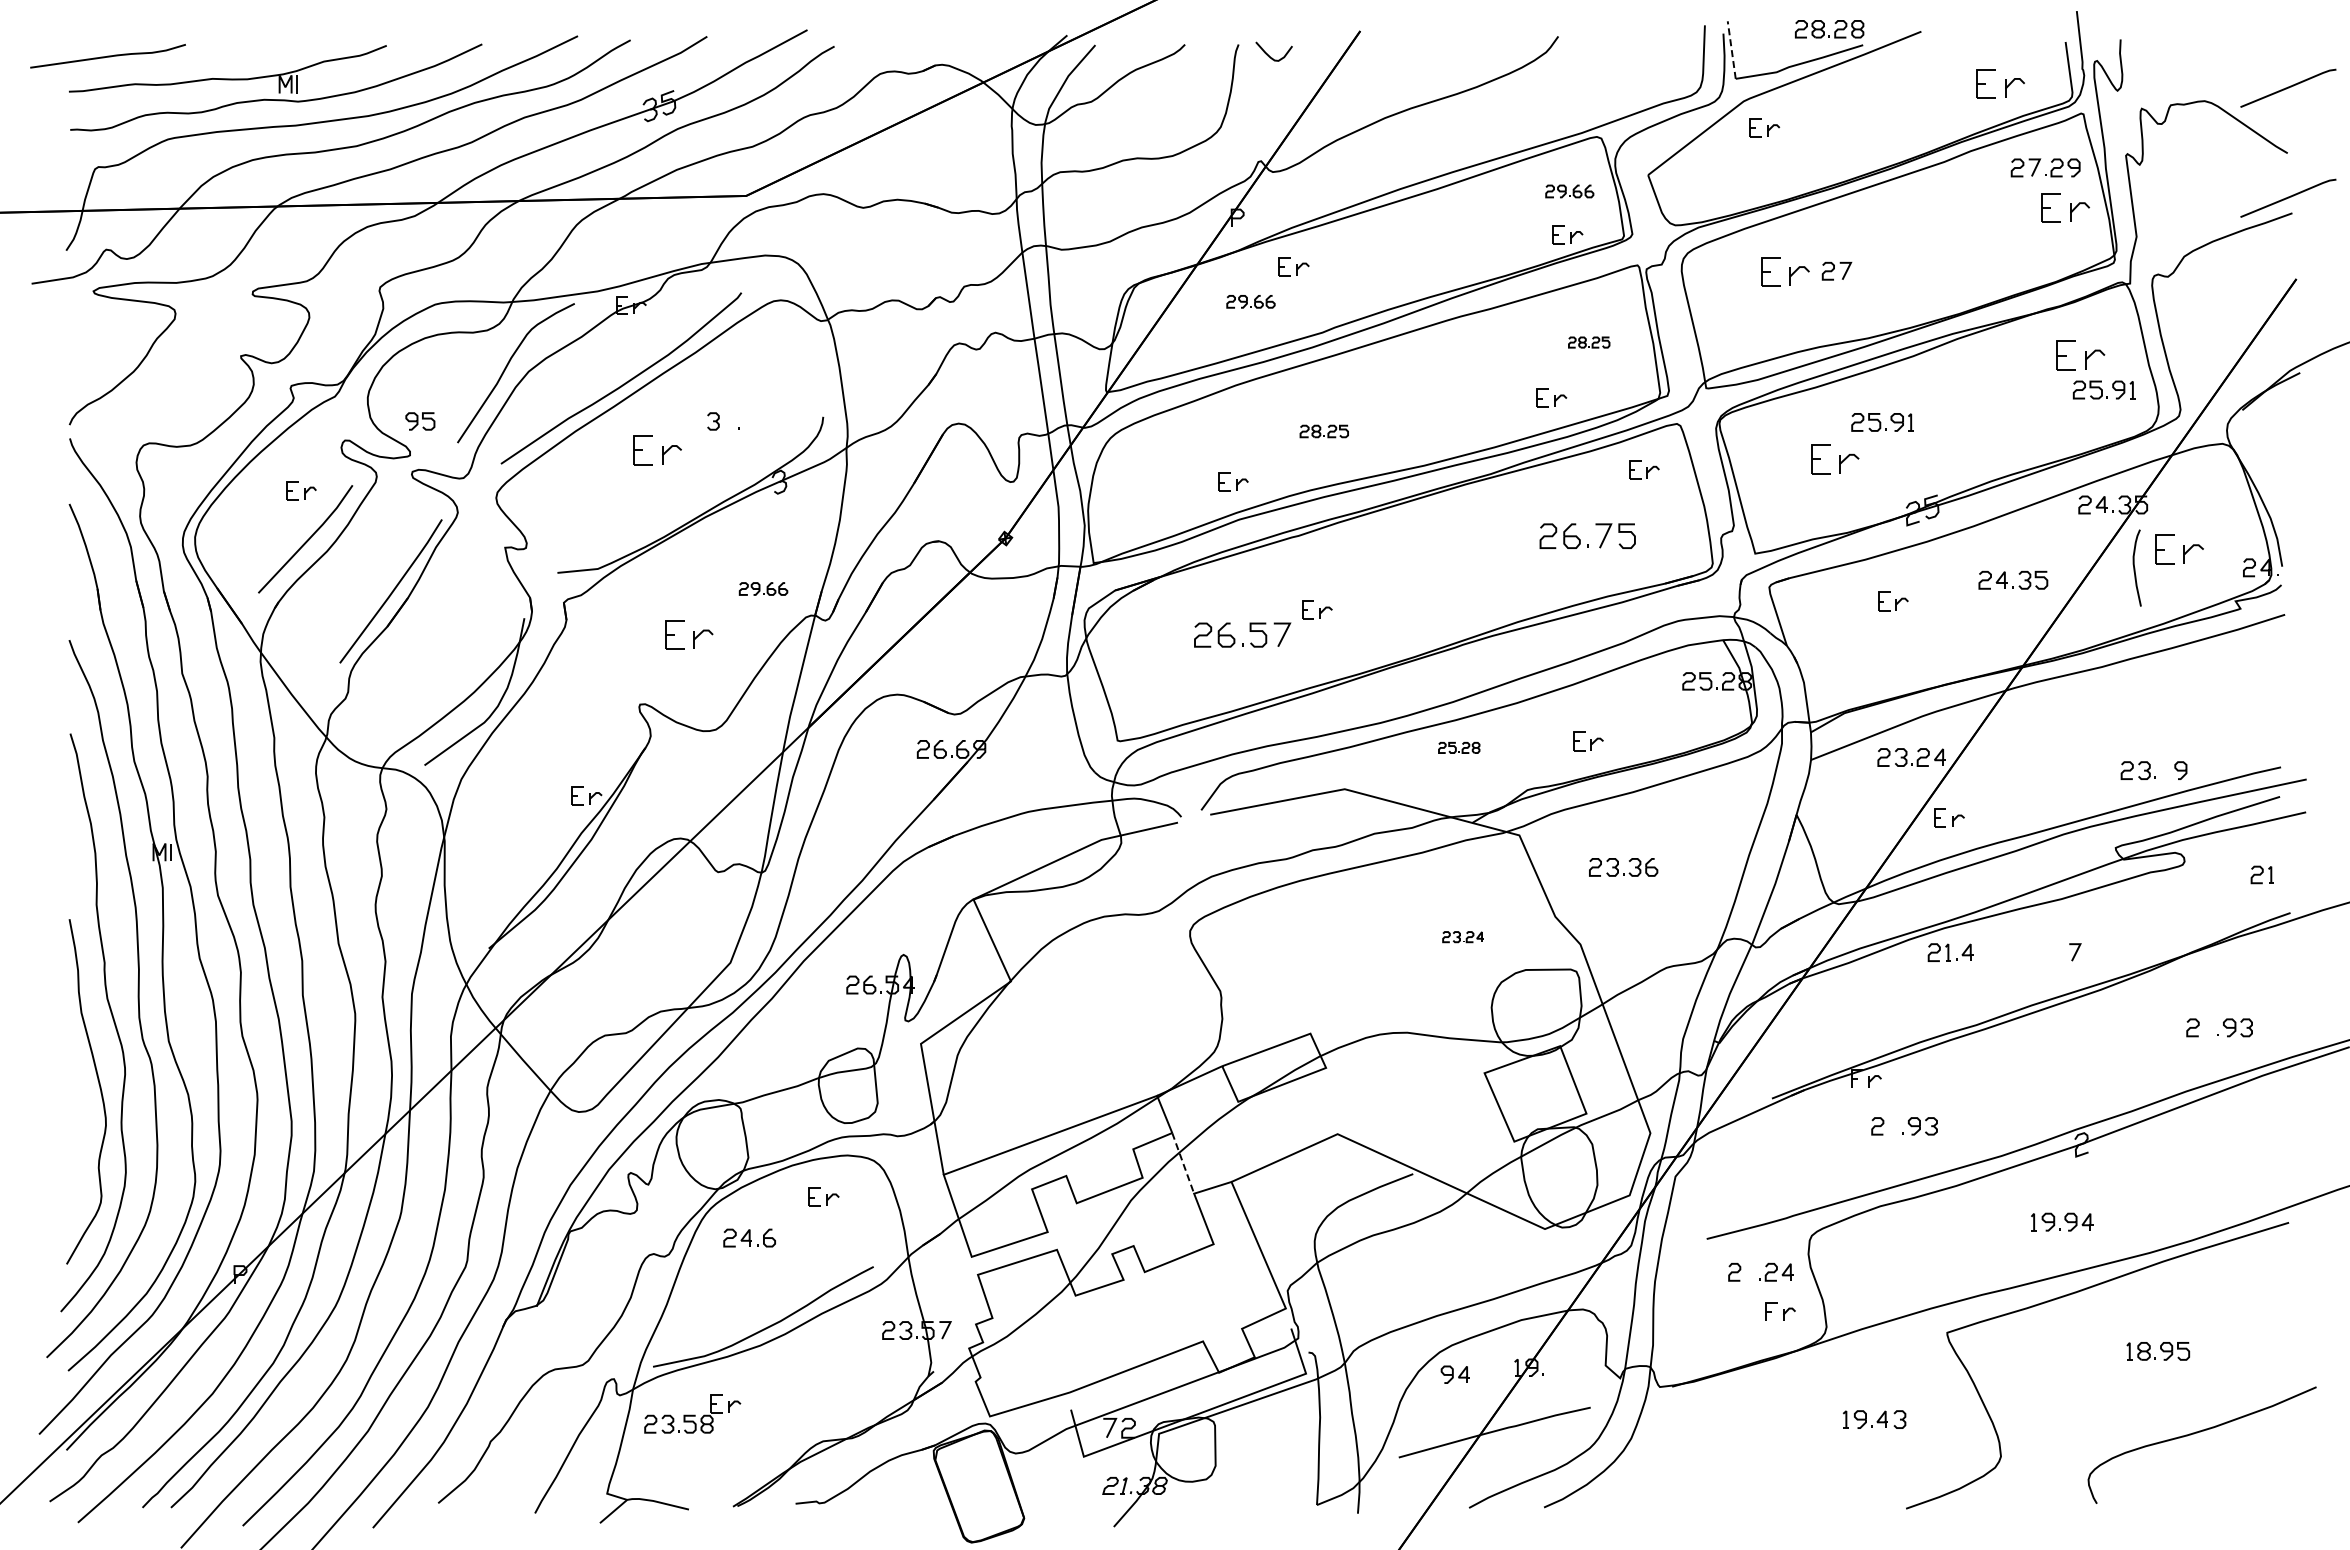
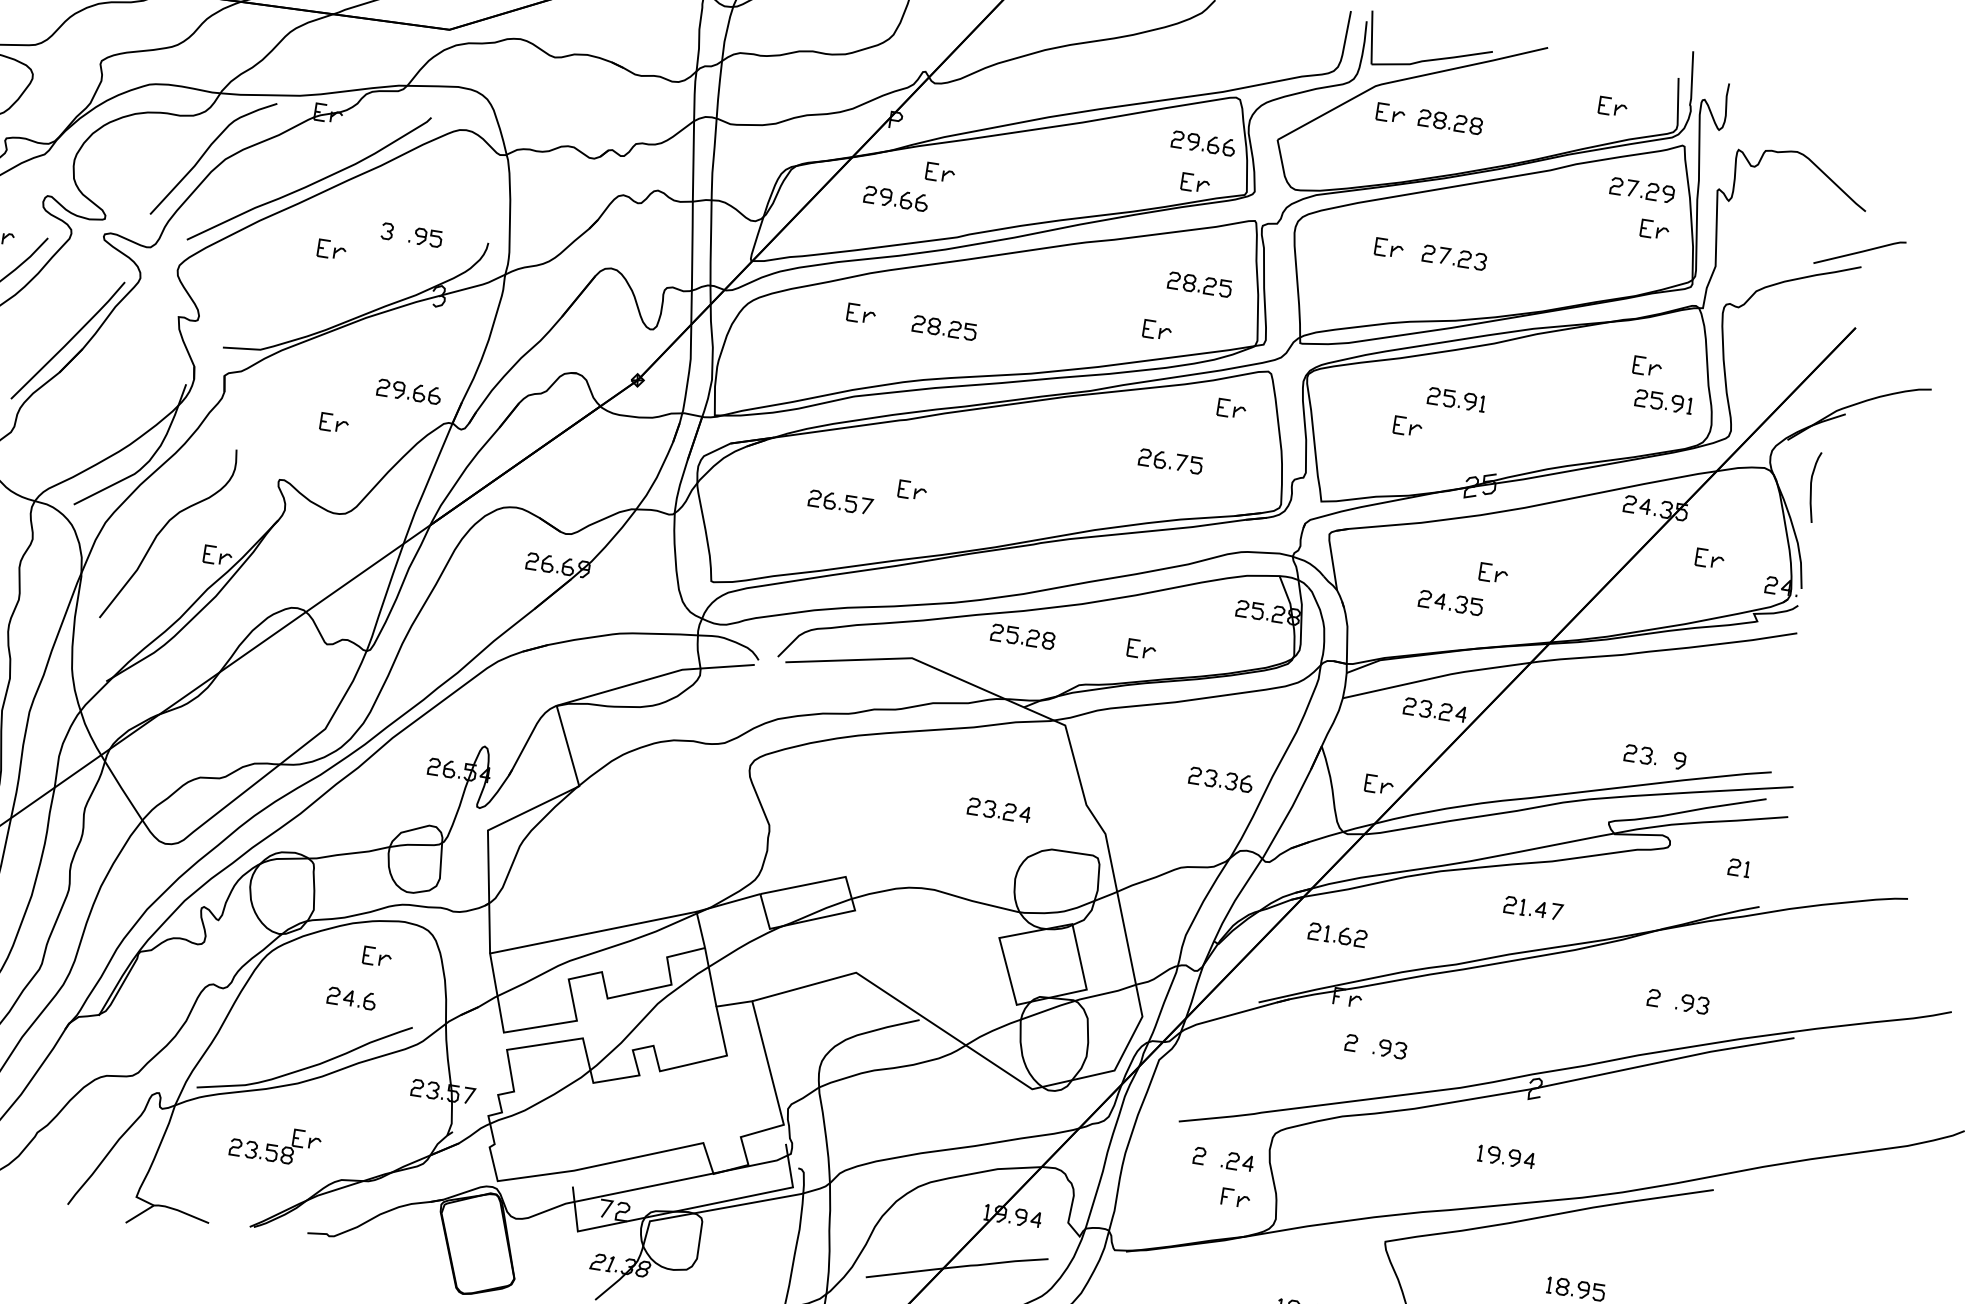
part: (1829, 29) -> (1450, 122), moved
line: (1731, 49) -> (1371, 36), dashed -> solid
part: (2000, 83) -> (1613, 106), size x0.62
line: (2288, 87) -> (1875, 151), removed
part: (1569, 191) -> (1203, 143), size x1.43
part: (2065, 207) -> (1654, 229), size x0.62
part: (1873, 270) -> (1470, 259), added
part: (1785, 271) -> (1389, 247), size x0.62
part: (1250, 301) -> (895, 198), size x1.43
part: (1588, 342) -> (1199, 284), size x1.67
part: (2080, 354) -> (1647, 365), size x0.62
part: (420, 421) -> (428, 237), moved
part: (1324, 431) -> (944, 328), size x1.43
part: (657, 449) -> (332, 249), size x0.62
part: (1835, 458) -> (1408, 425), size x0.62
part: (1233, 481) -> (861, 313), moved
part: (1587, 535) -> (1170, 460), size x0.71
part: (2179, 549) -> (1710, 558), size x0.62
curve: (2135, 567) -> (1812, 486), moved
part: (2007, 582) -> (1445, 604), moved
part: (763, 588) -> (409, 391), size x1.43
part: (1893, 601) -> (1494, 573), moved
part: (689, 634) -> (334, 422), size x0.62
part: (1242, 634) -> (840, 502), size x0.71
part: (1458, 747) -> (1022, 636), size x1.67
curve: (524, 776) -> (163, 529), added
part: (1949, 817) -> (1379, 784), moved
part: (1623, 867) -> (1220, 779), moved
part: (1462, 936) -> (998, 809), size x1.67
part: (1950, 952) -> (1525, 907), moved
part: (1844, 1013) -> (1337, 934), added
line: (1182, 1162) -> (710, 976), dashed -> solid
part: (749, 1237) -> (351, 998), moved
part: (1454, 1374) -> (1027, 1218), moved
part: (692, 1413) -> (275, 1143), moved

